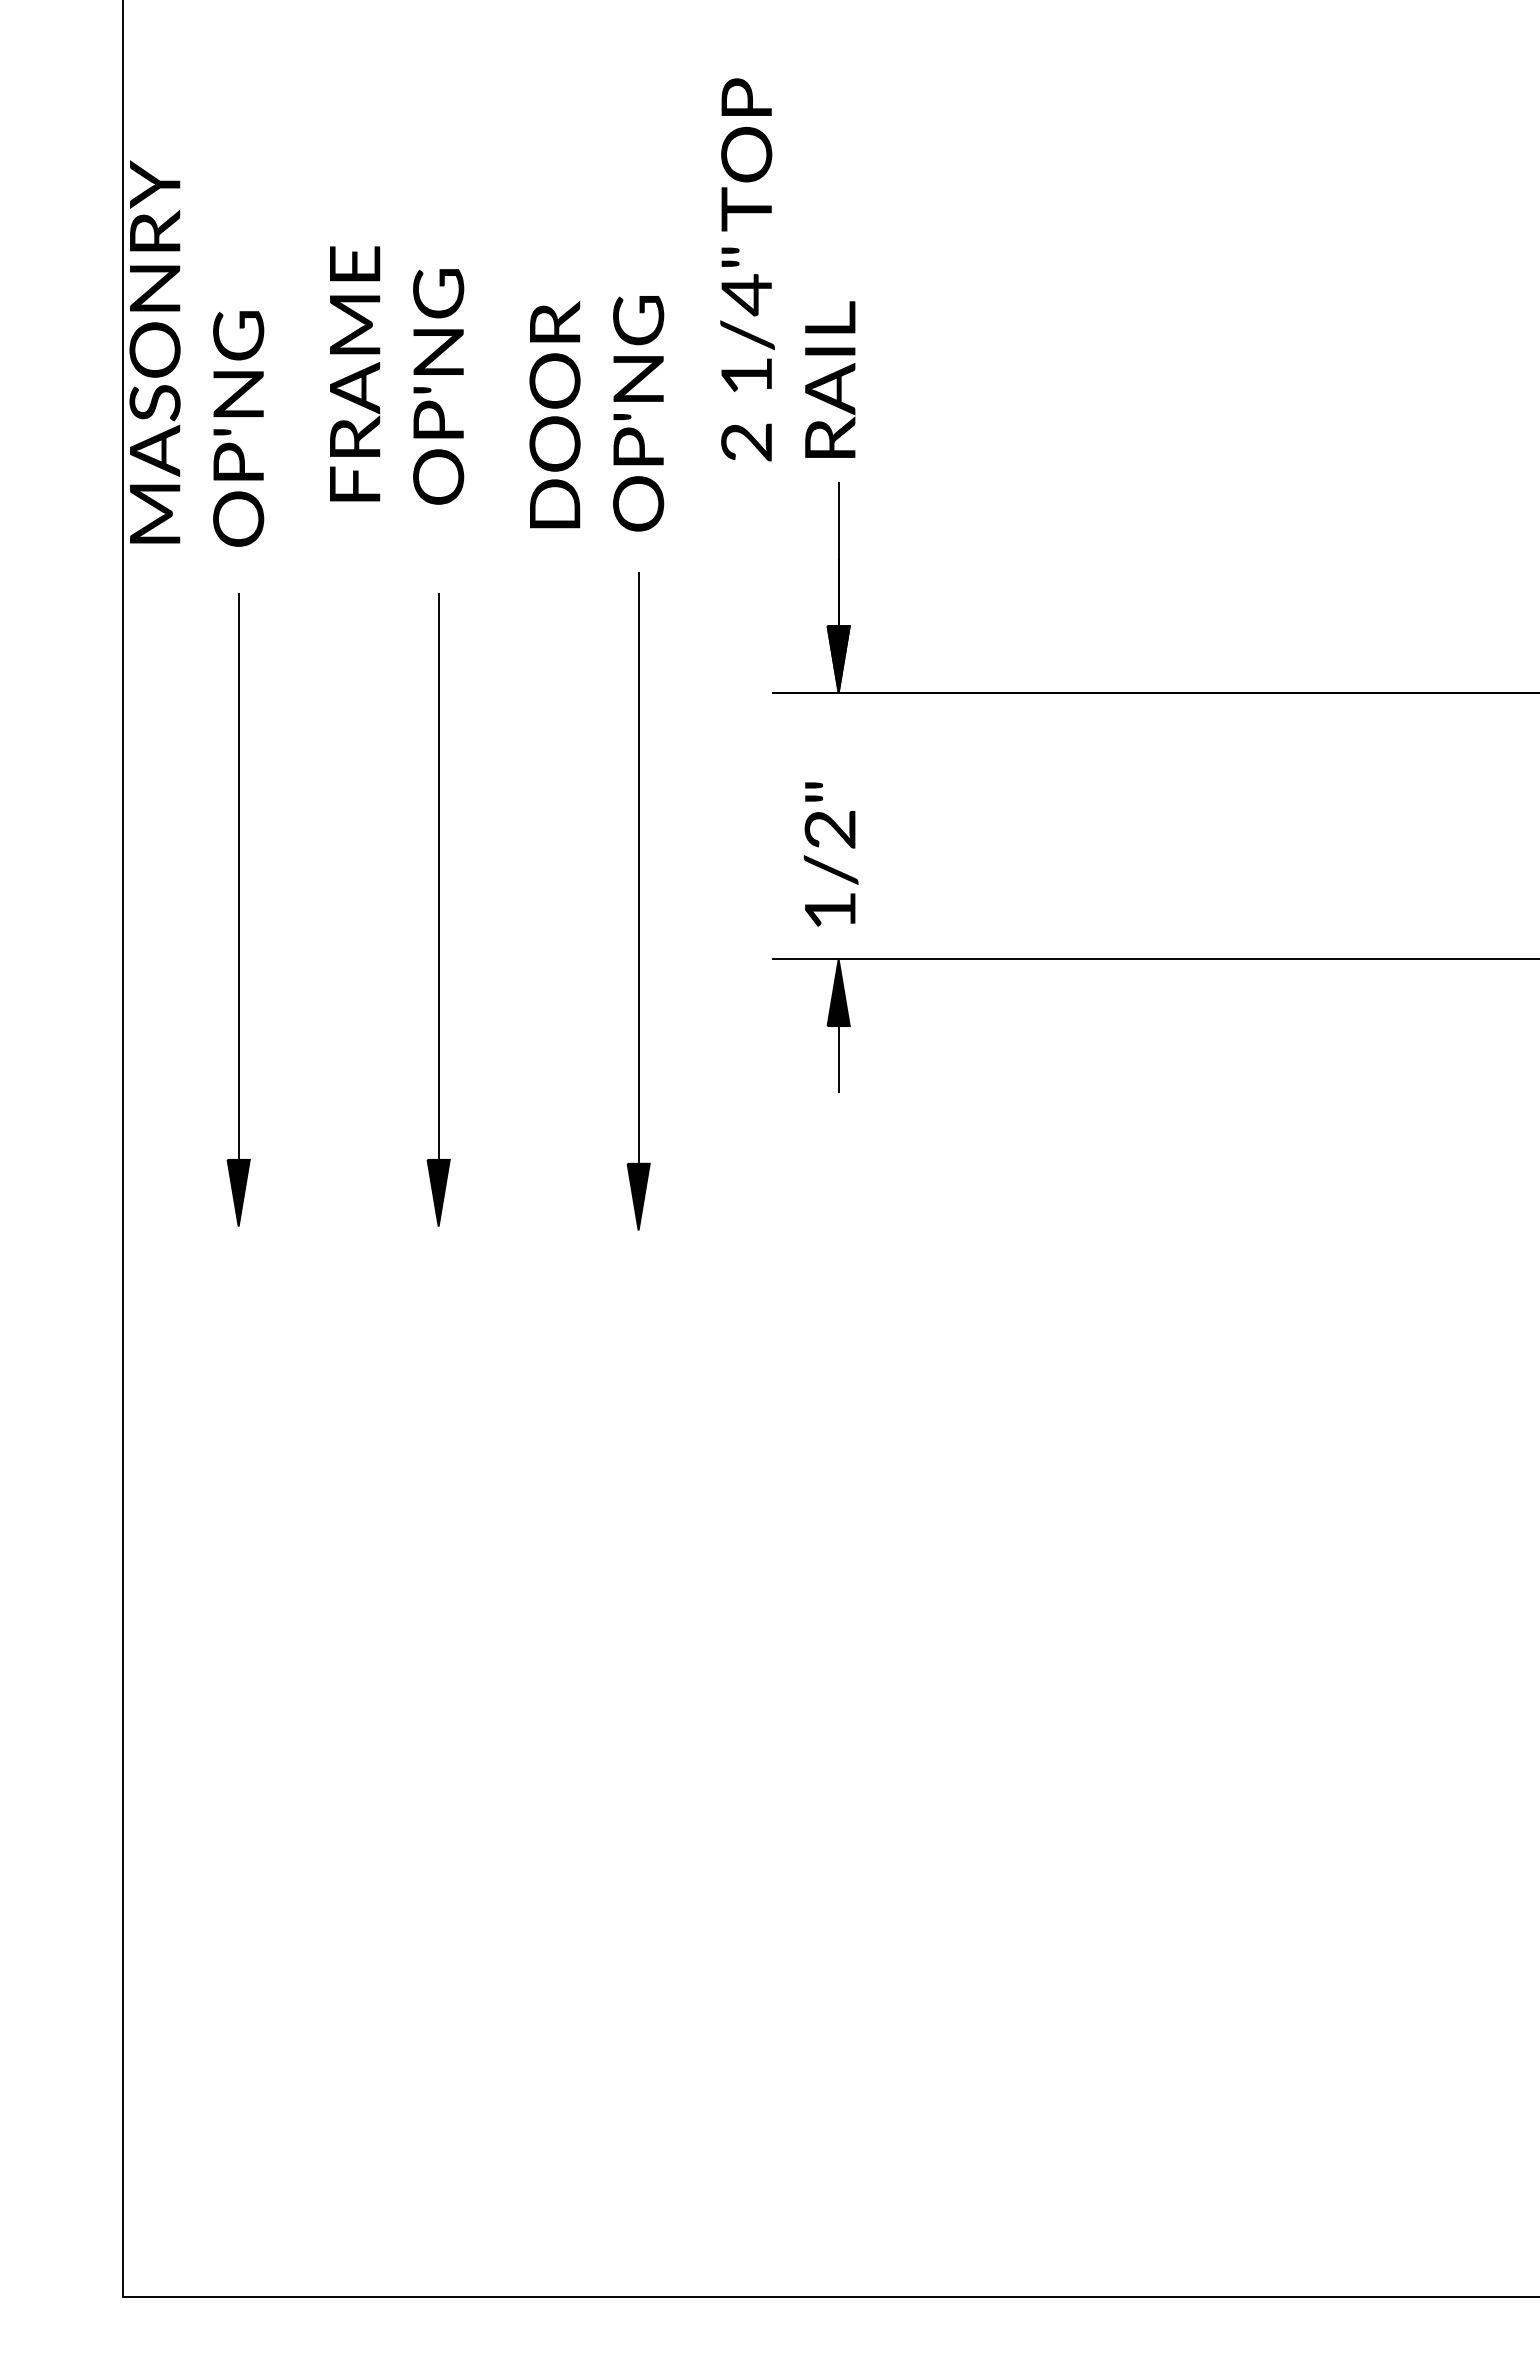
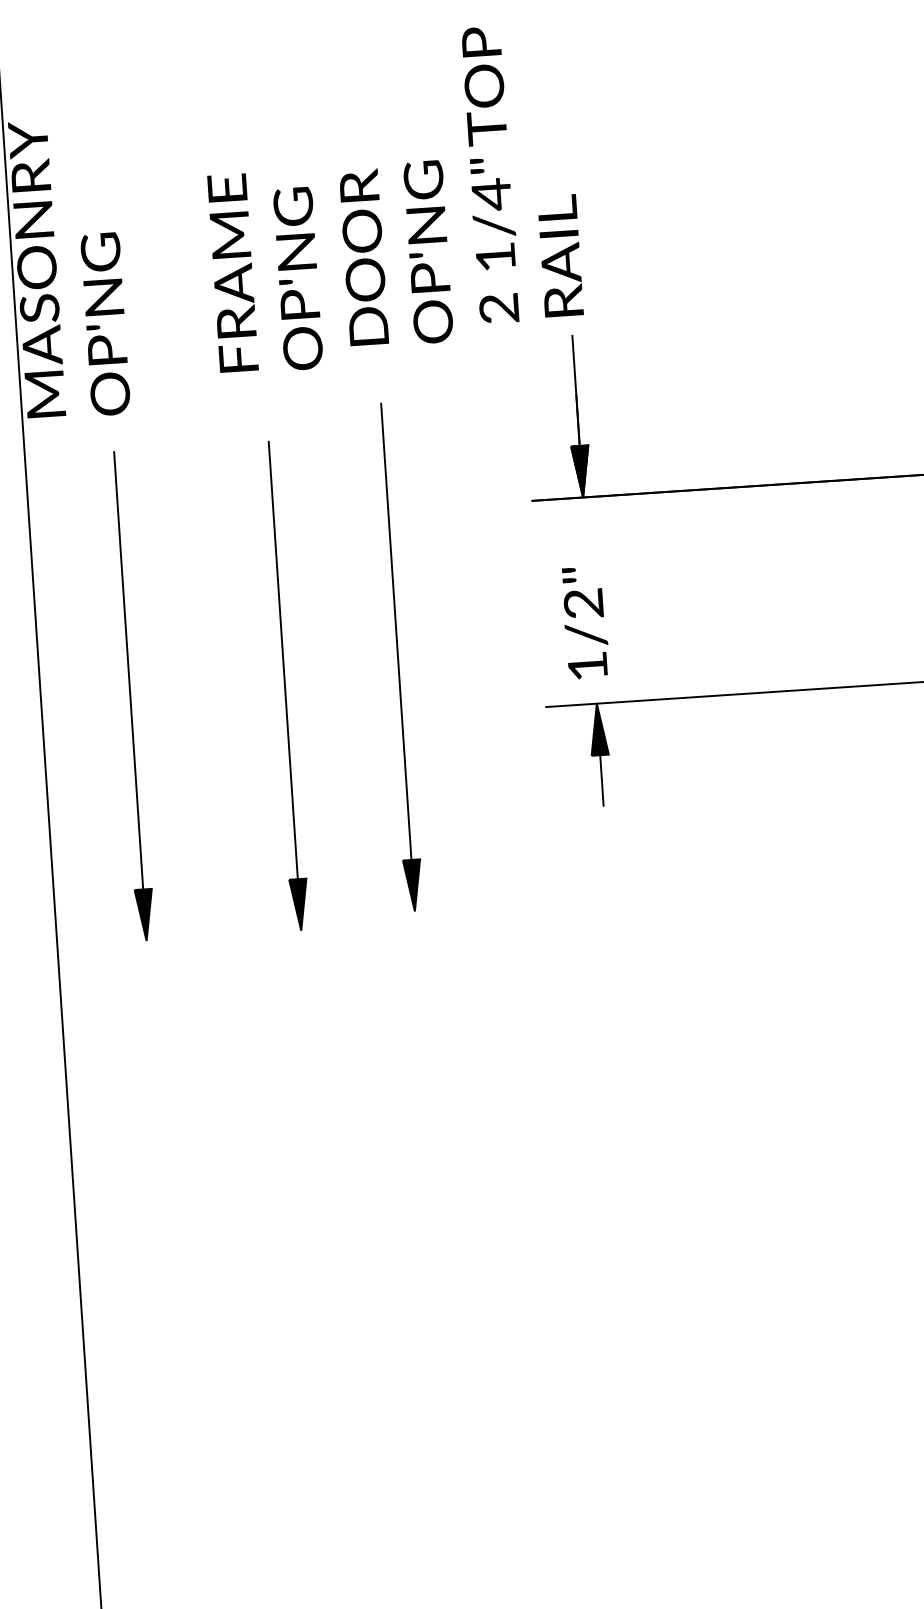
text: (397, 375) -> (265, 272), moved
text: (596, 413) -> (395, 254), moved
part: (638, 901) -> (397, 657), moved

